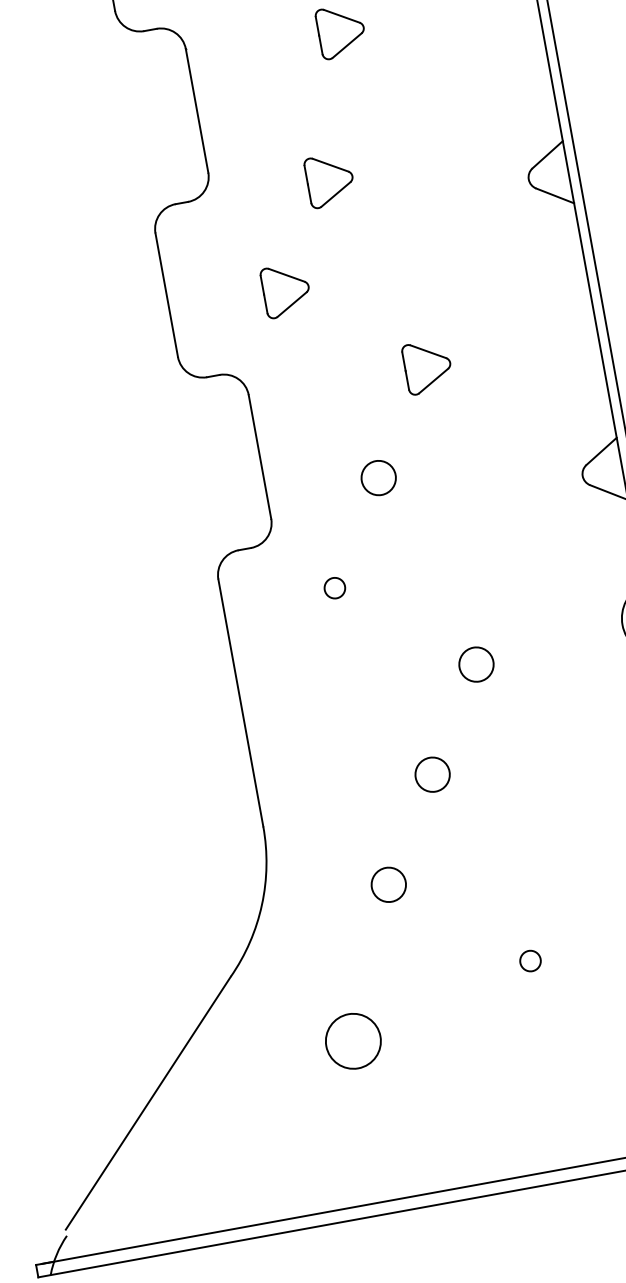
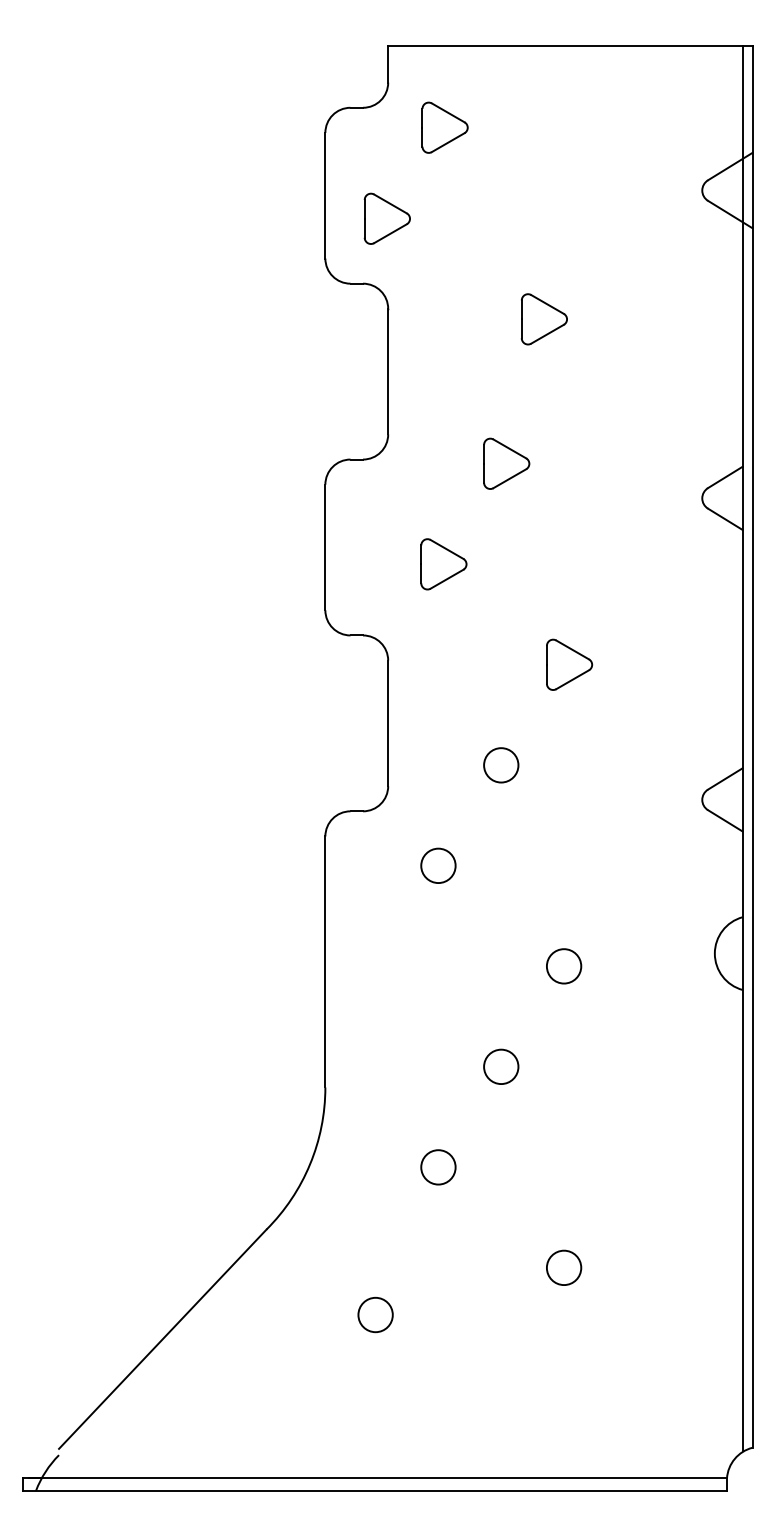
circle: (334, 587) -> (438, 865), size x1.67
circle: (530, 960) -> (564, 1267), size x1.67
circle: (353, 1040) -> (375, 1314), size x0.62

